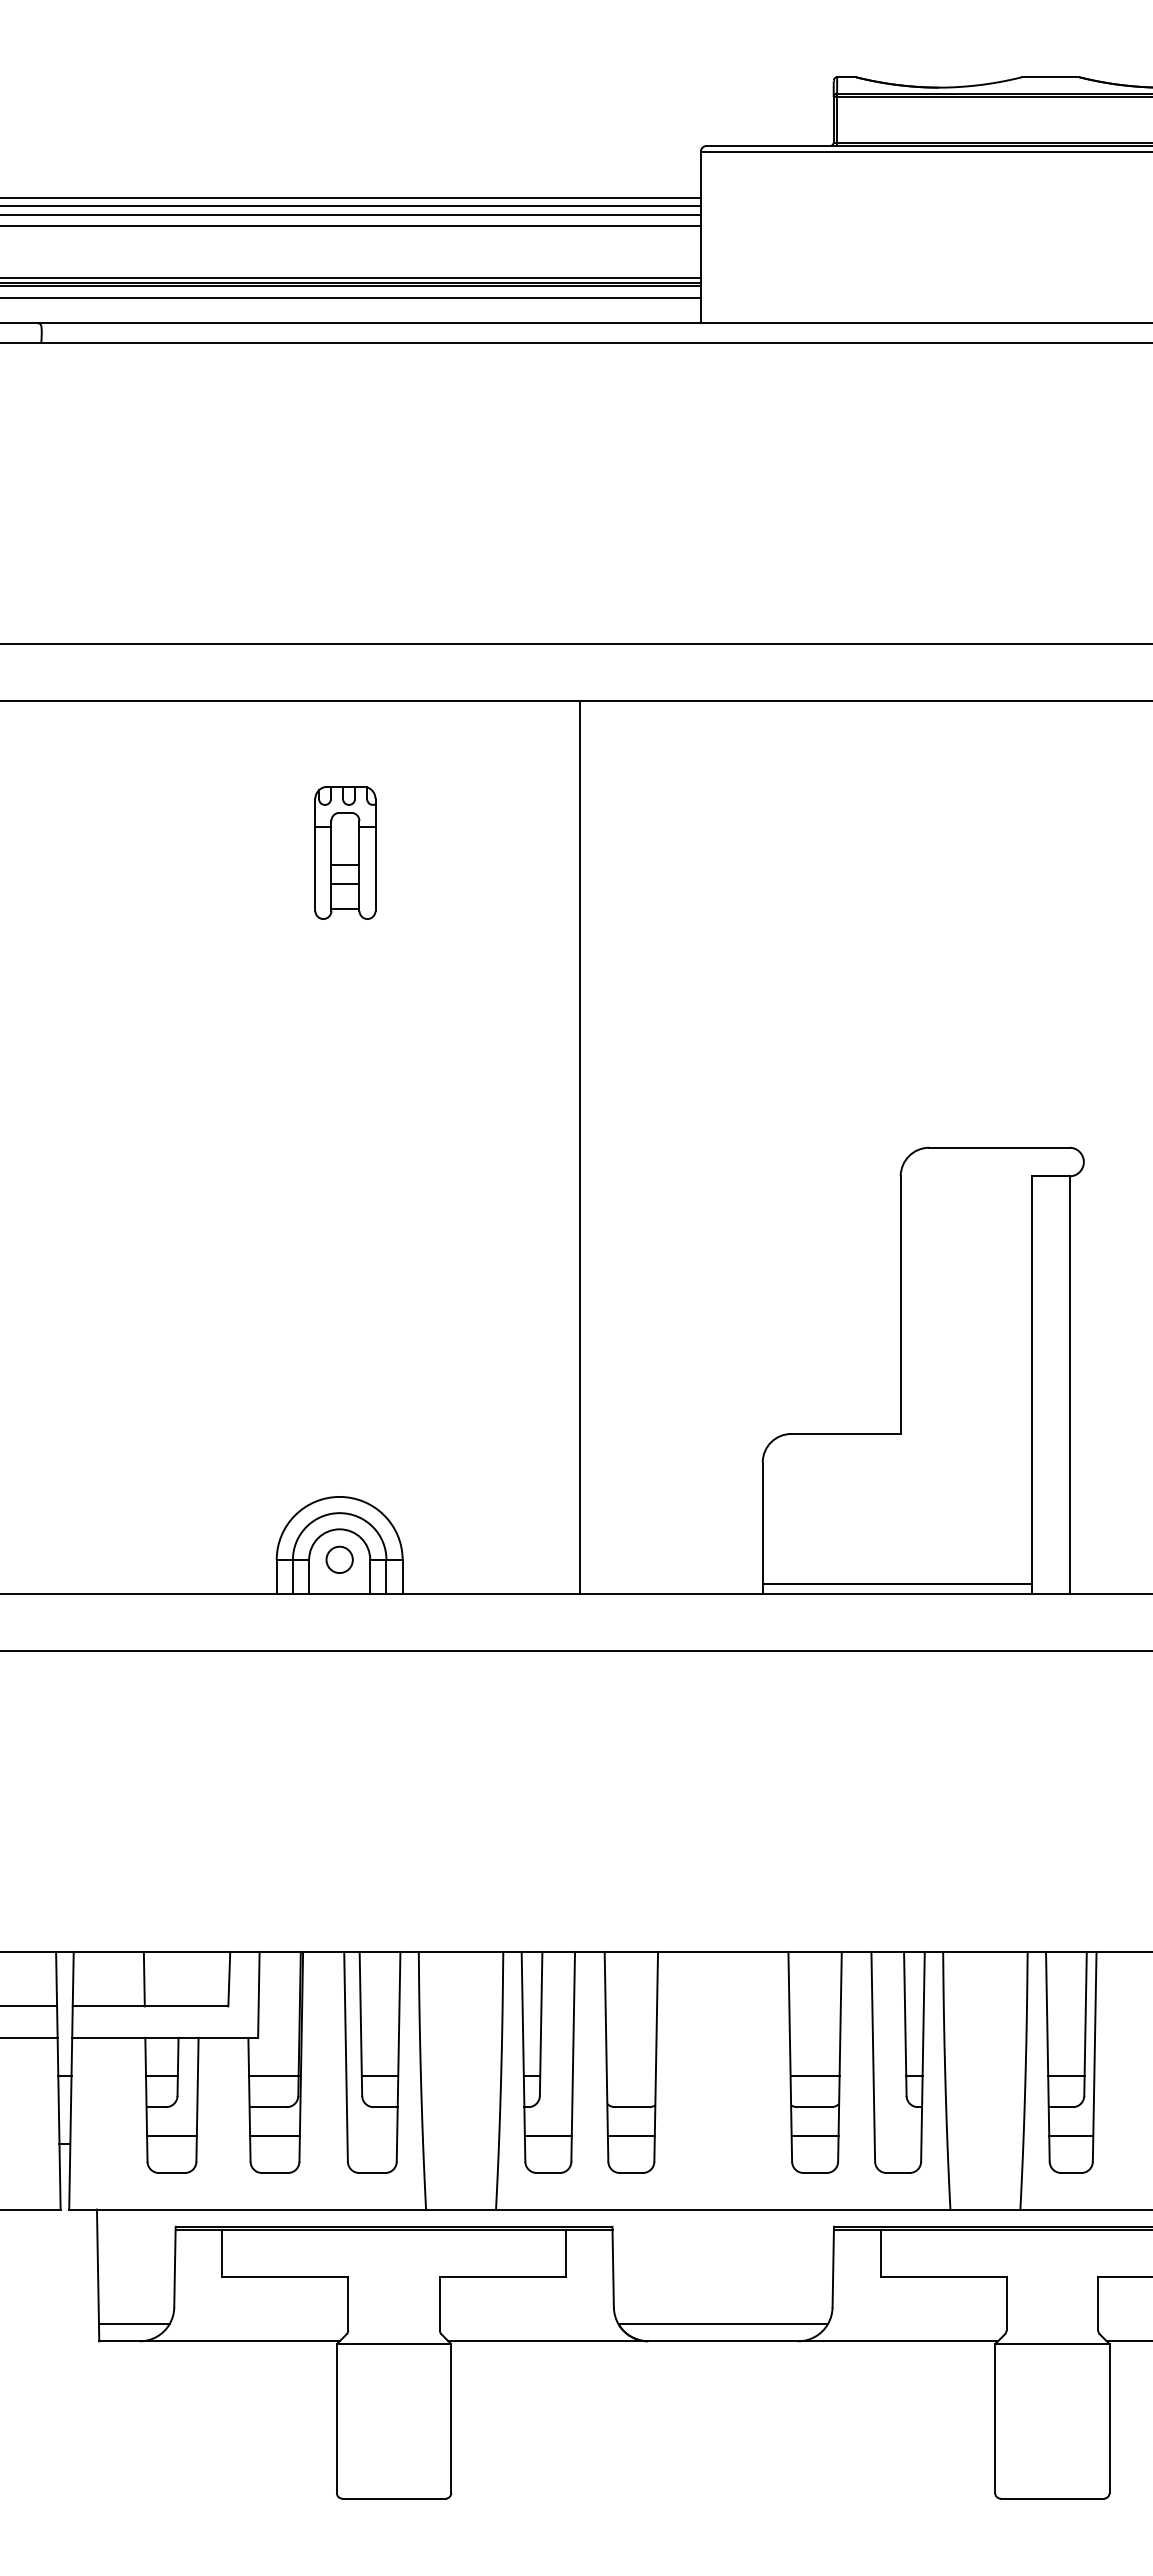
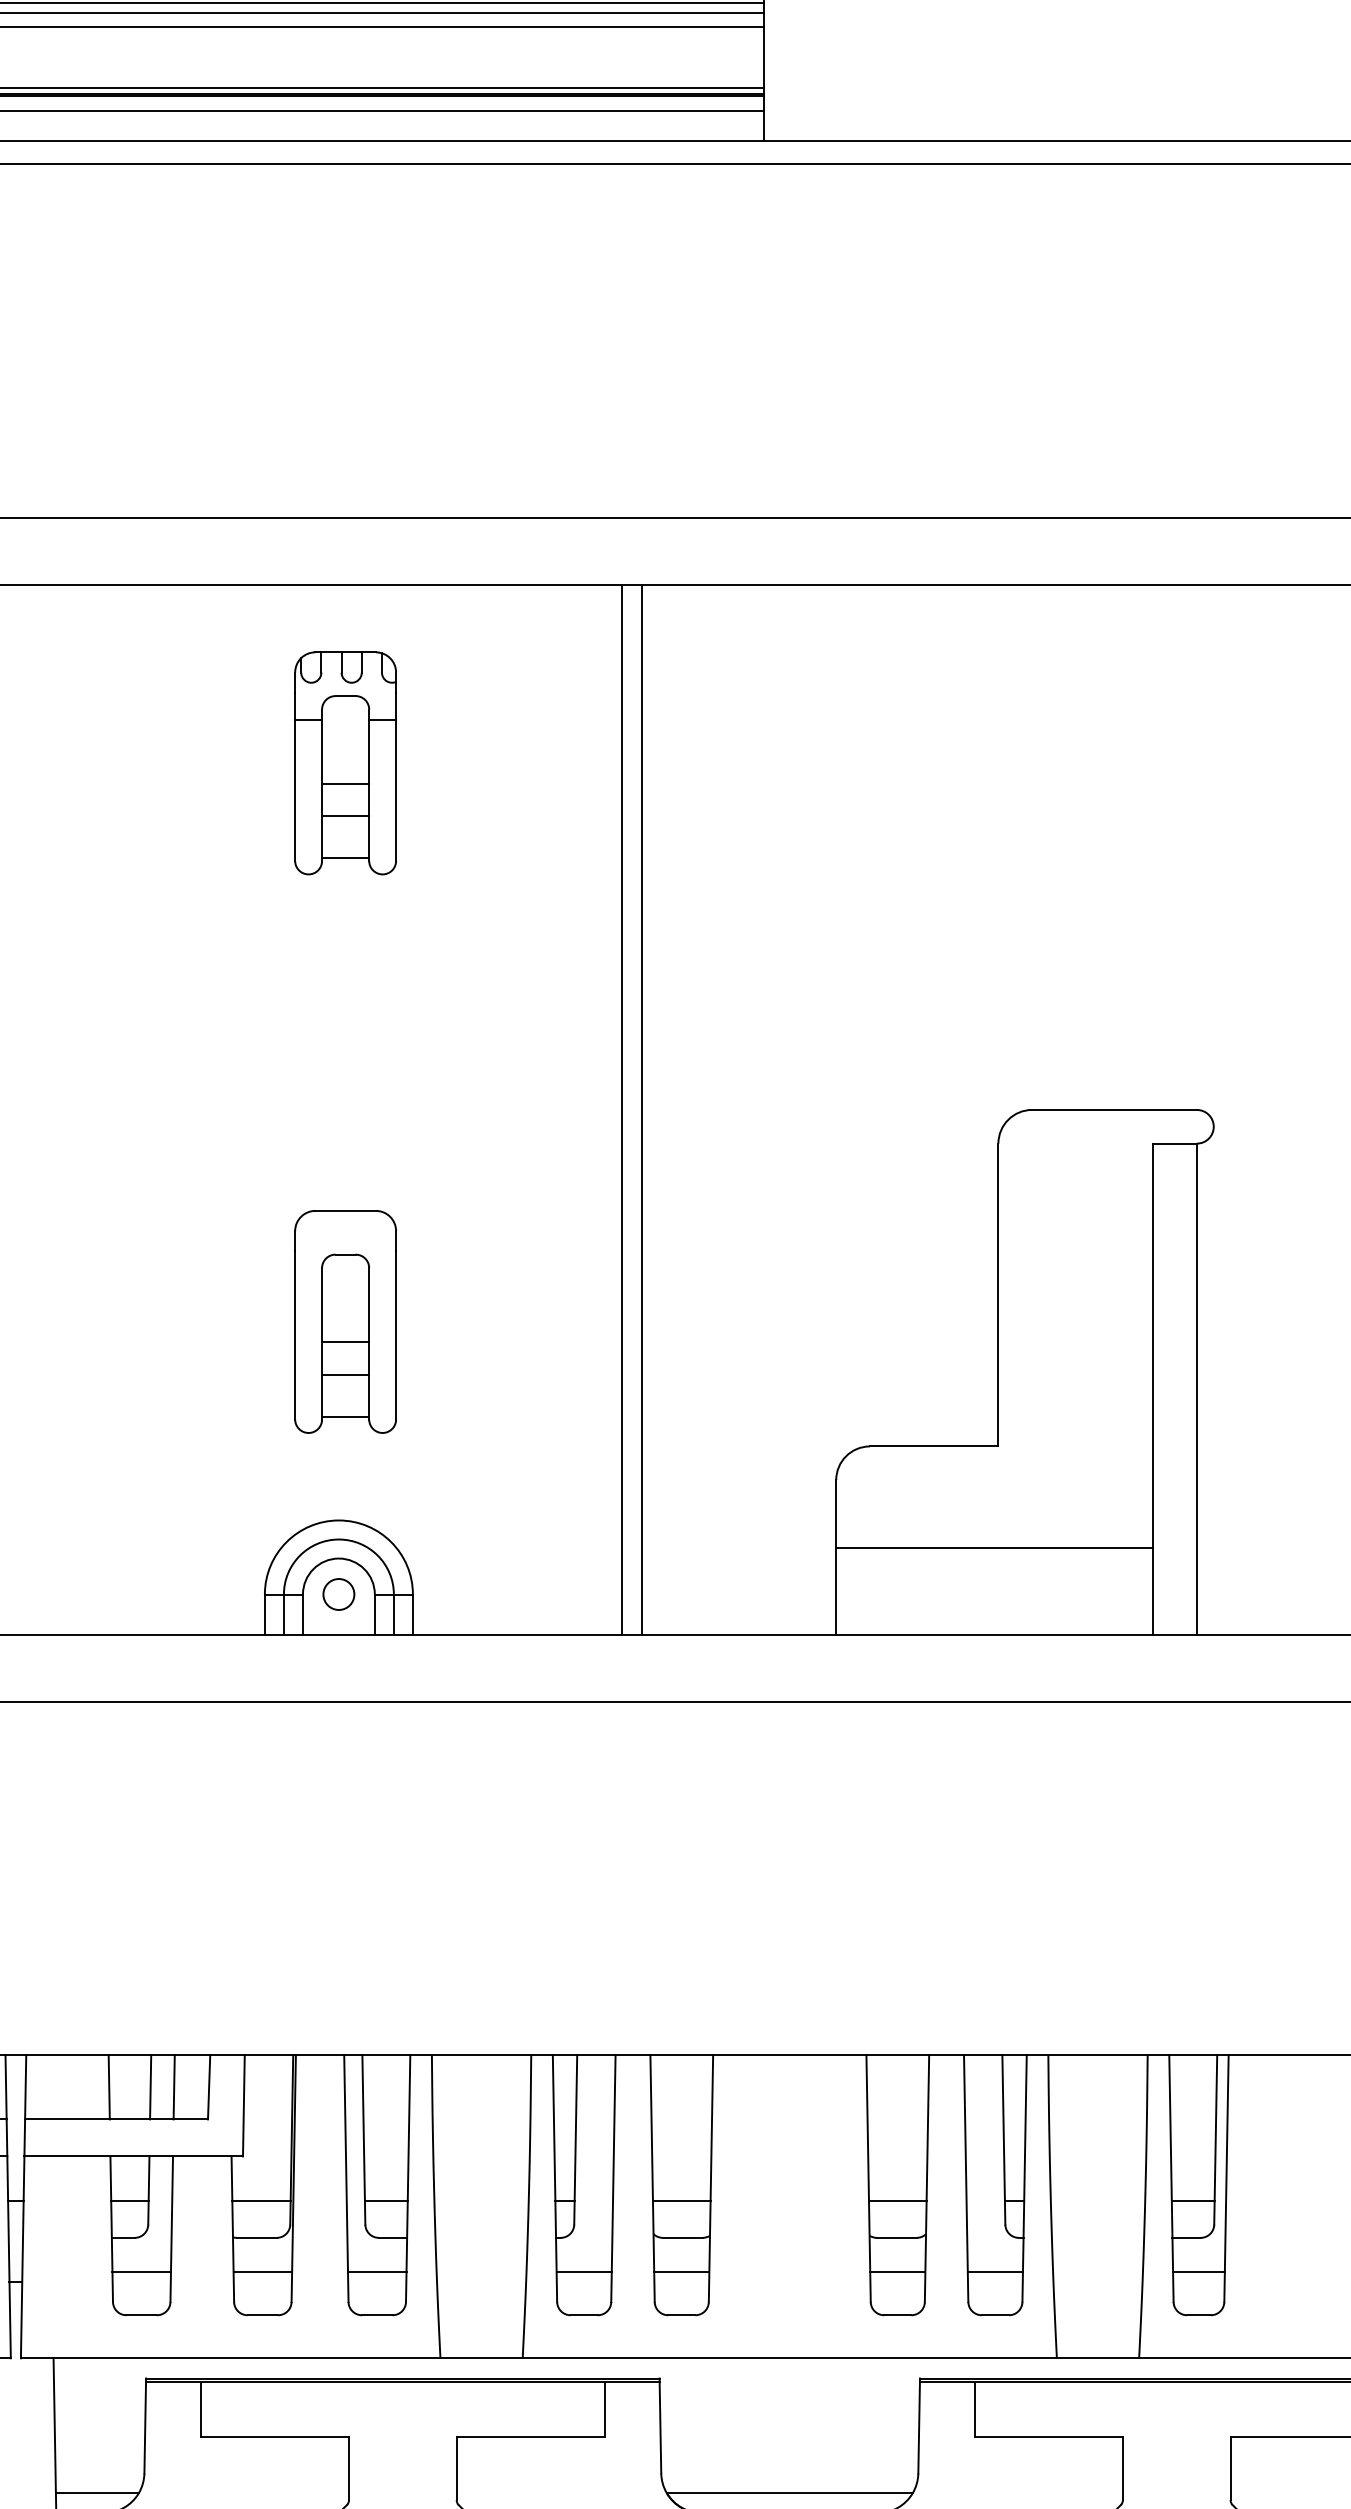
part: (345, 852) -> (345, 762), size x1.43
line: (597, 1147) -> (641, 1109), added
part: (345, 1327) -> (345, 1321), added
line: (897, 1583) -> (994, 1547), moved
line: (179, 1979) -> (150, 2087), added
line: (199, 1979) -> (174, 2087), added
line: (630, 2075) -> (680, 2200), added
line: (372, 2135) -> (377, 2271), added
line: (897, 2135) -> (994, 2271), added

